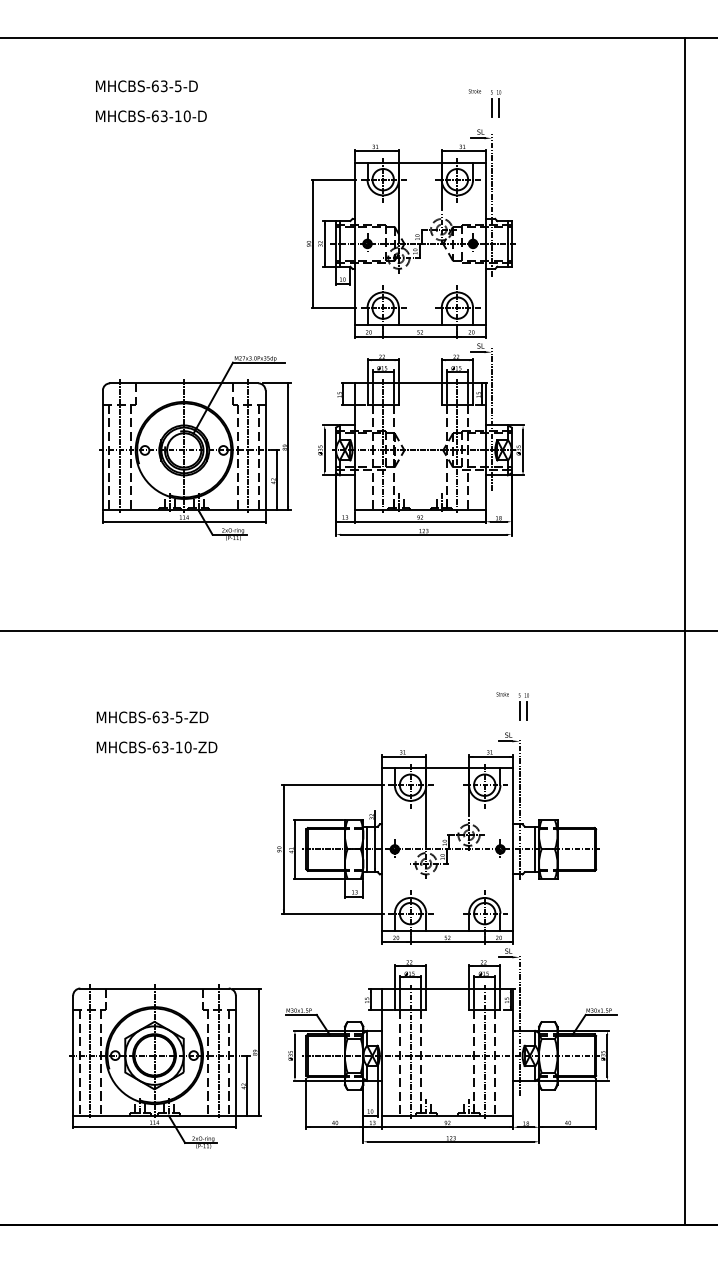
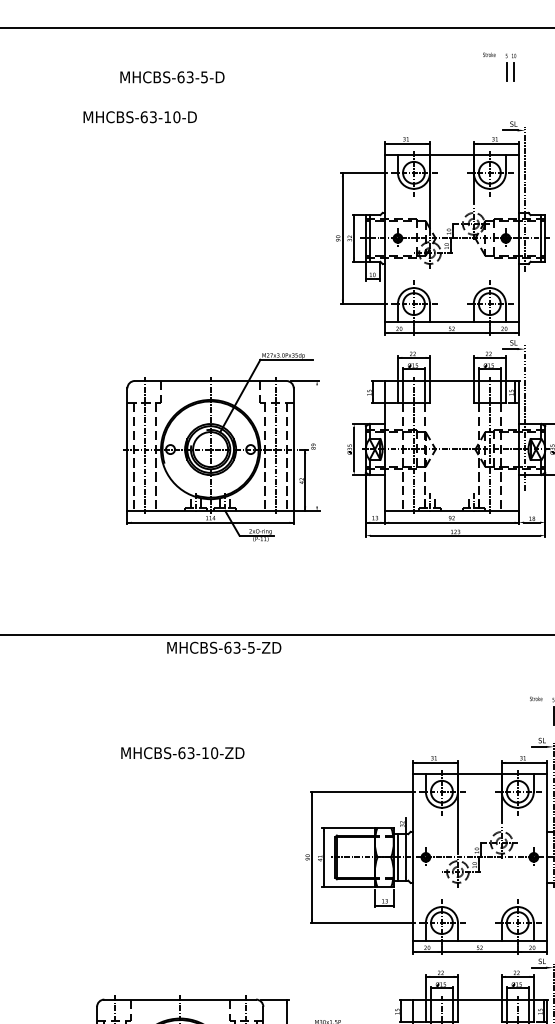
part: (491, 103) -> (506, 67), moved
text: (151, 116) -> (140, 117), moved
line: (288, 446) -> (317, 445), removed
text: (152, 717) -> (224, 647), moved

